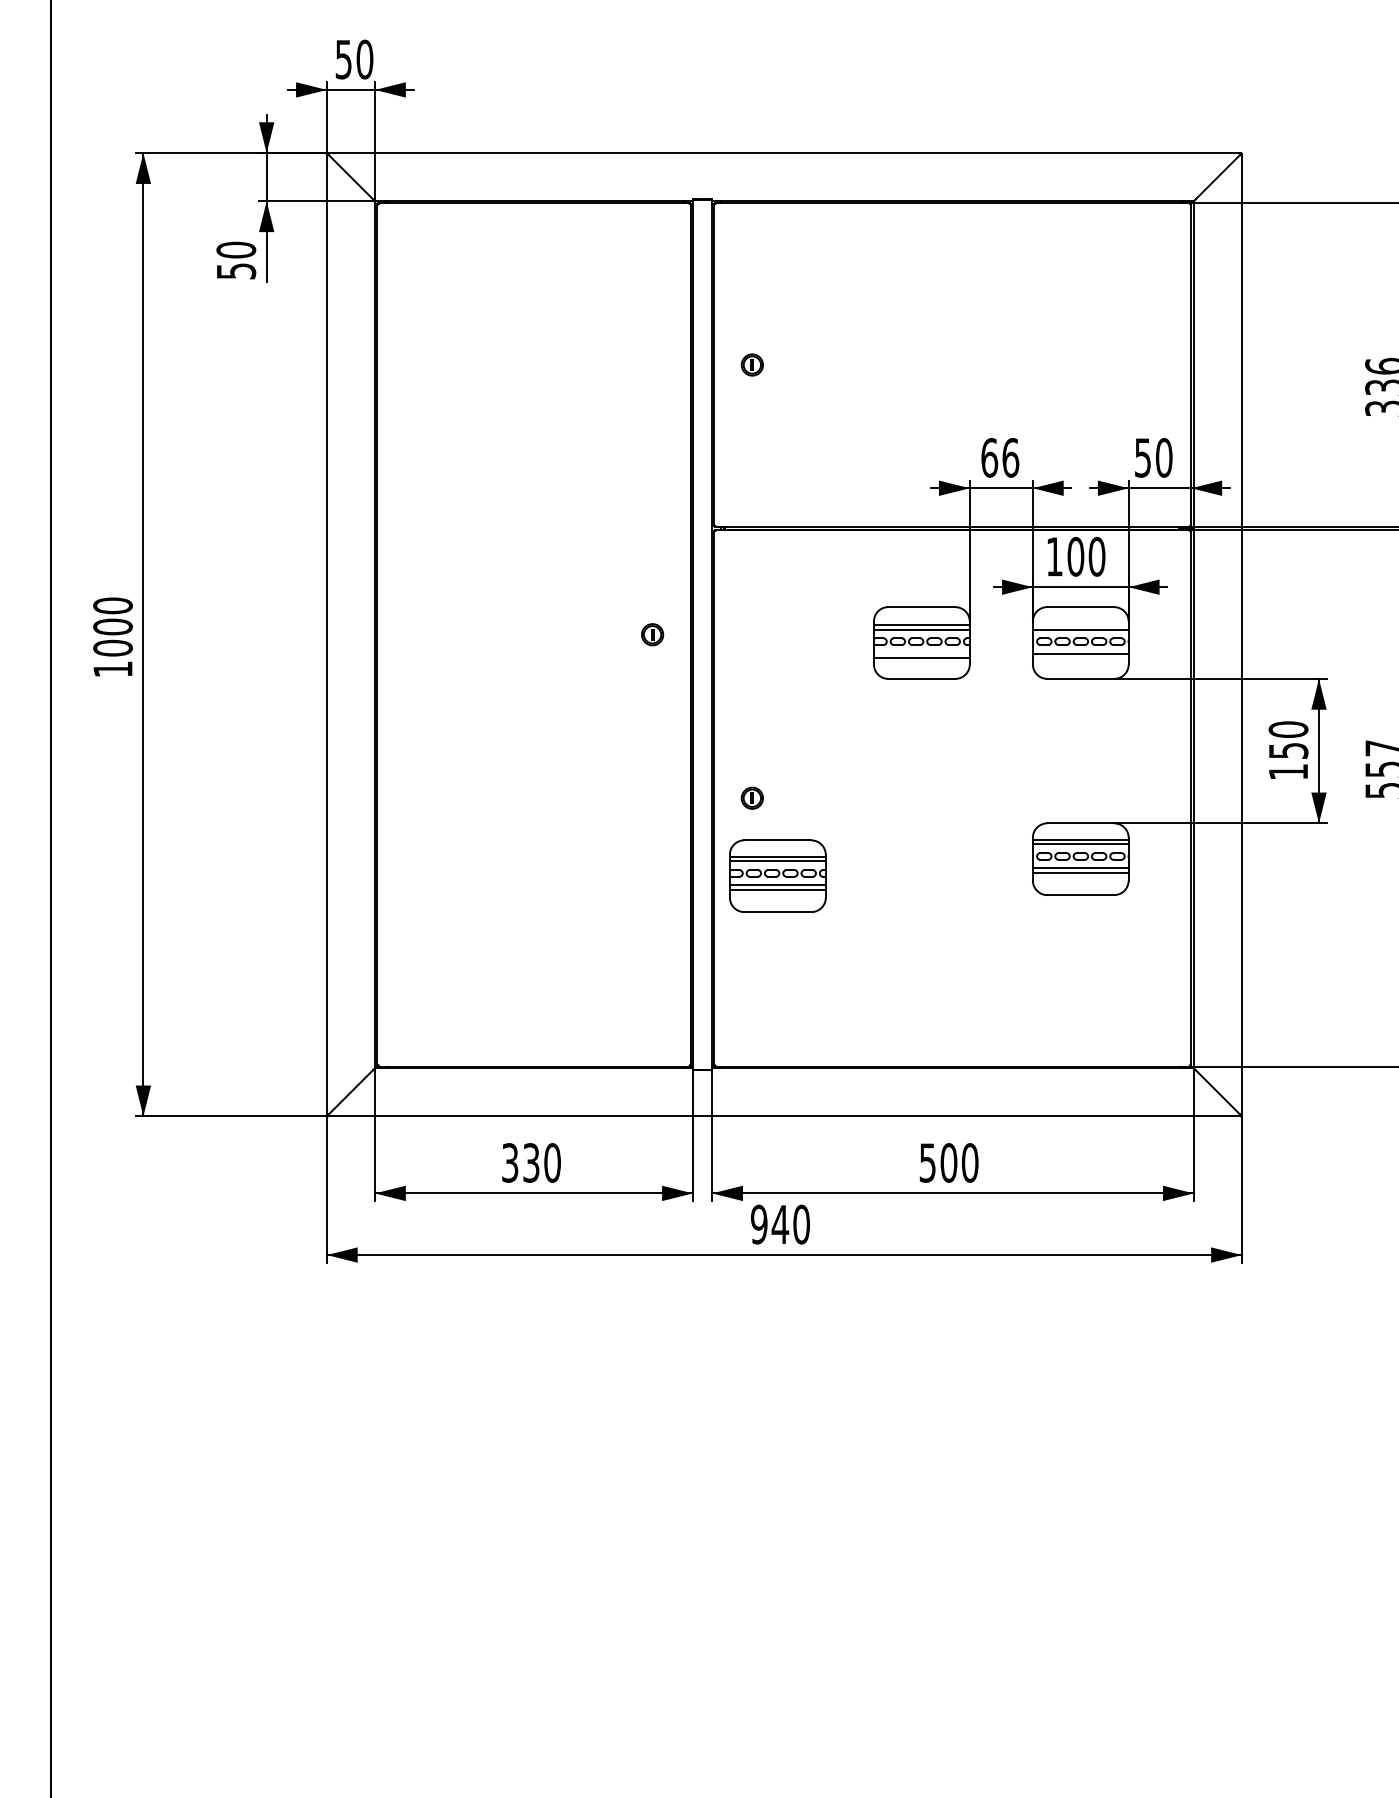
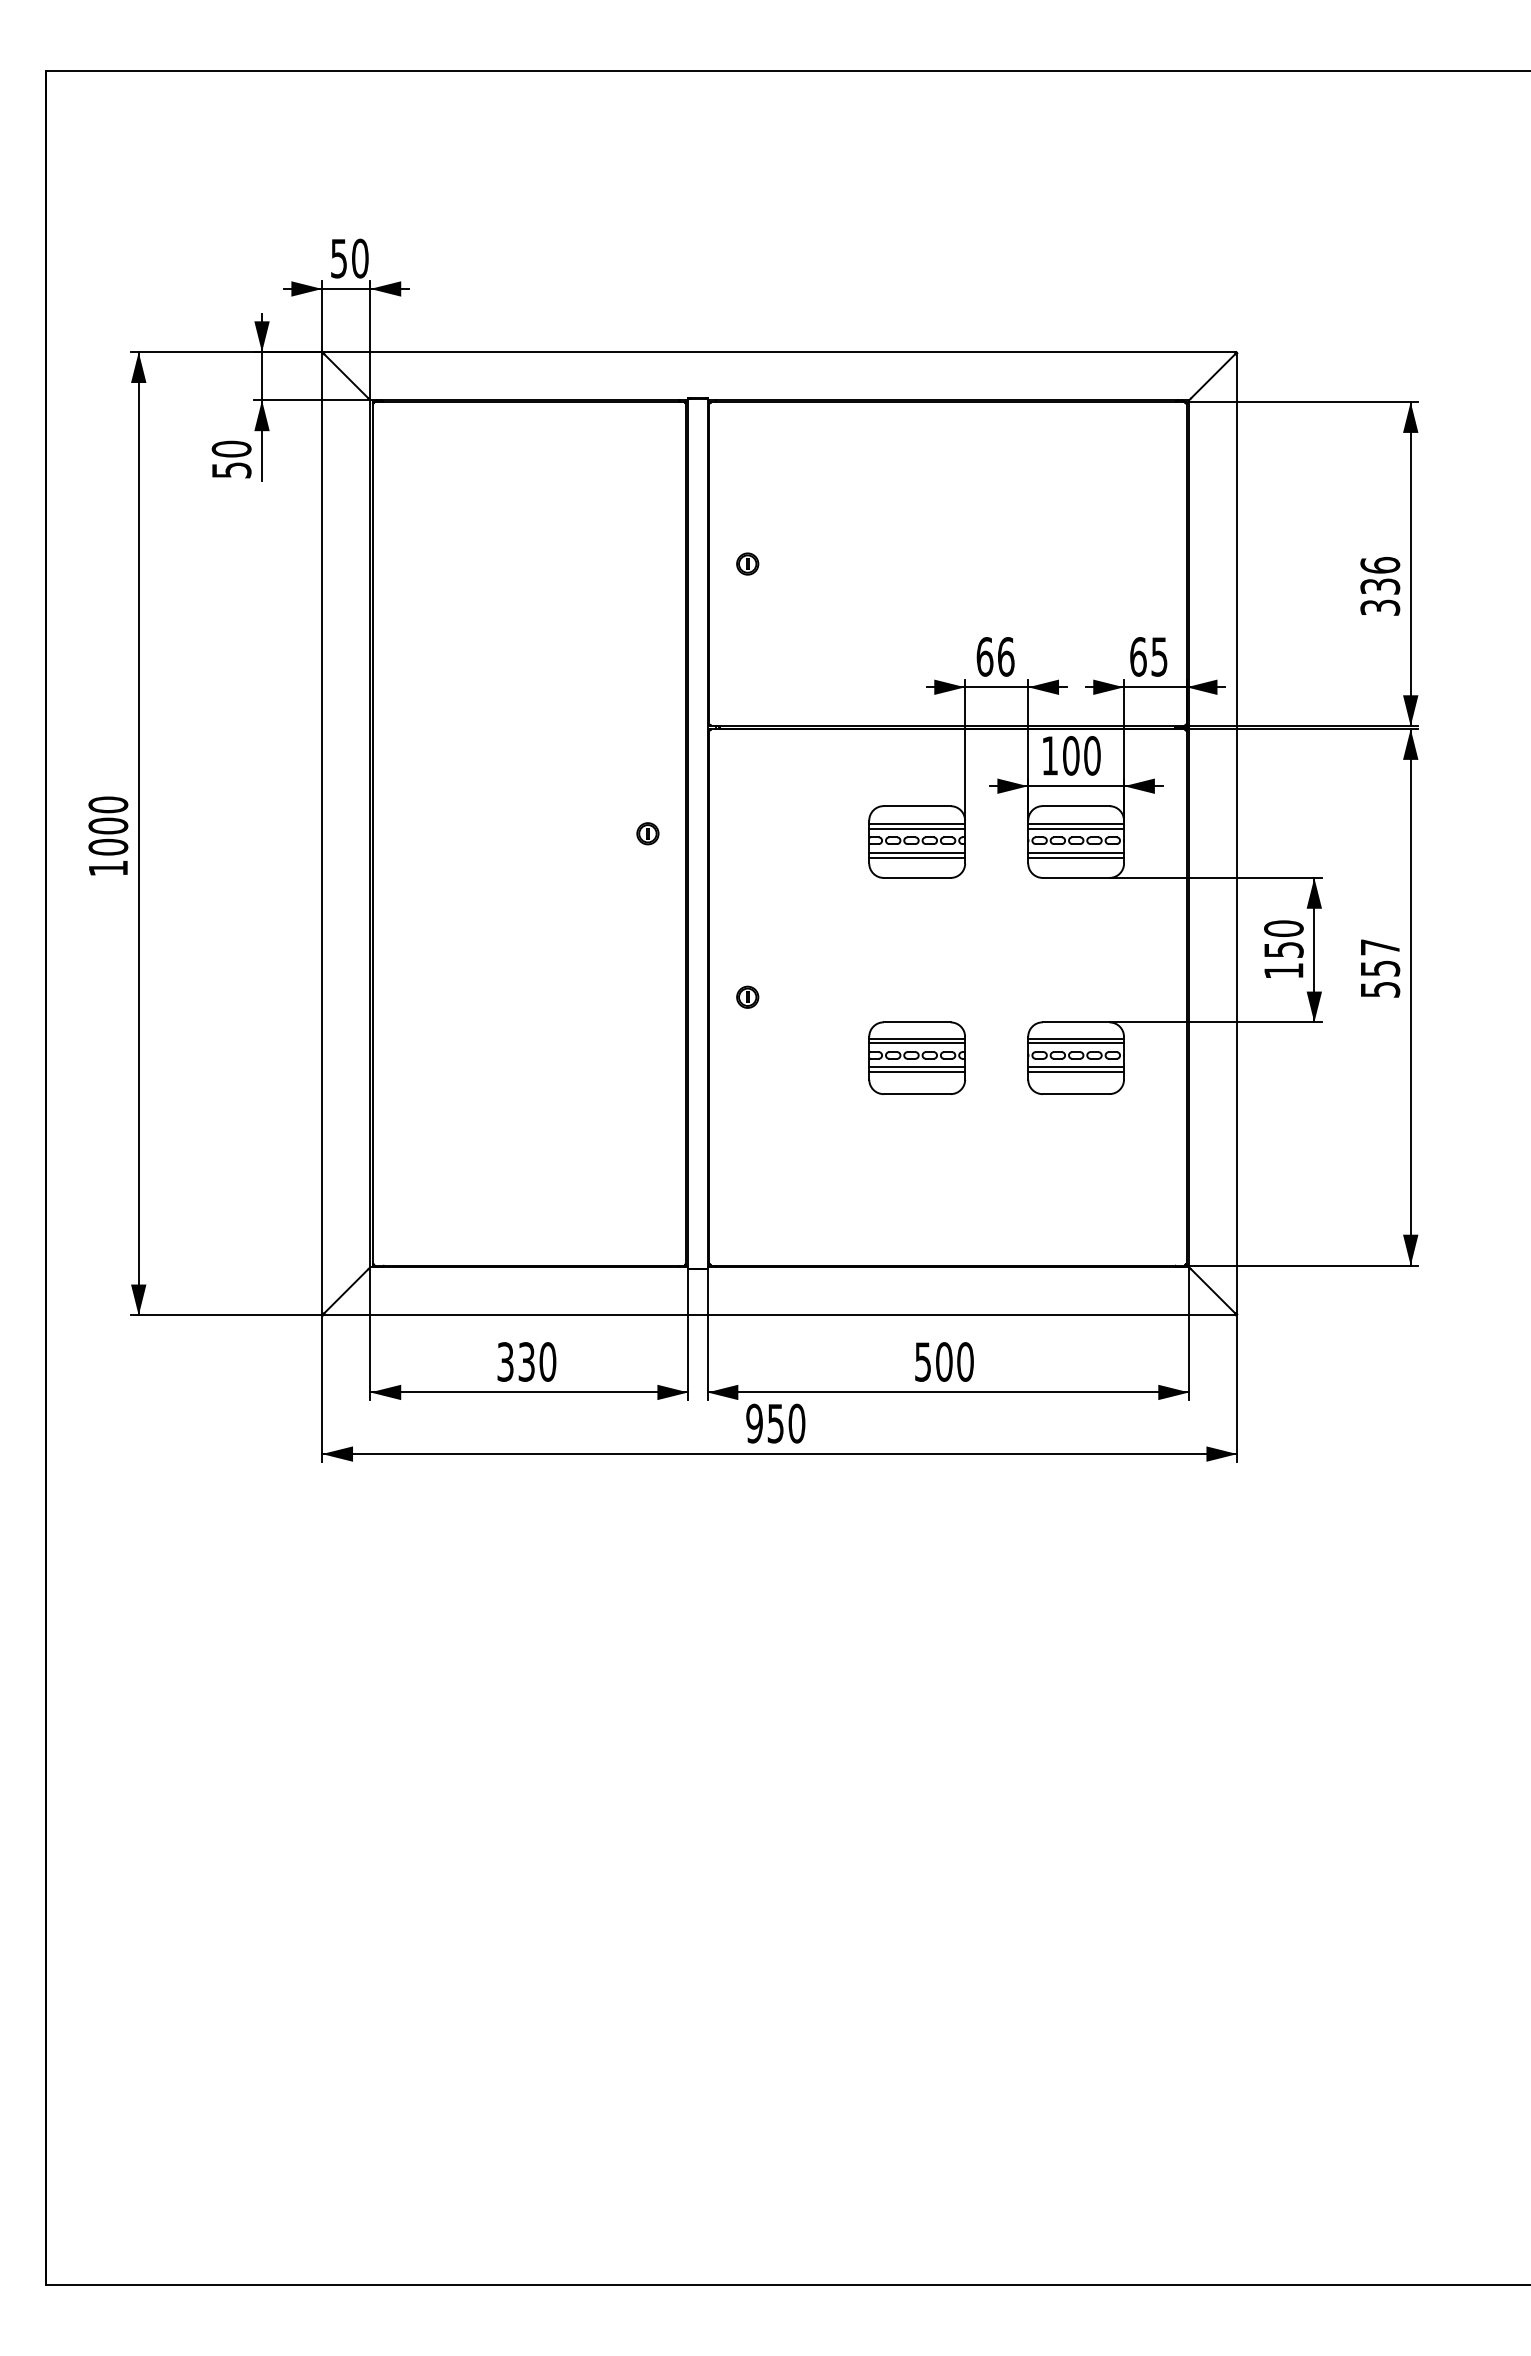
text: (1153, 457) -> (1148, 656), 50 -> 65
line: (1081, 624) -> (1076, 823), added
line: (922, 653) -> (917, 852), added
line: (1081, 658) -> (1076, 857), added
part: (778, 875) -> (917, 1057), moved
text: (780, 1224) -> (775, 1423), 940 -> 950

